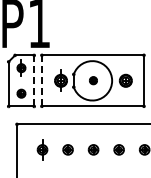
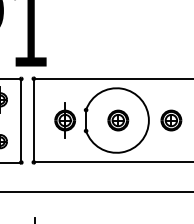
line: (34, 80) -> (21, 120), dashed -> solid
line: (41, 80) -> (33, 120), dashed -> solid
part: (93, 80) -> (118, 120), size x1.67

